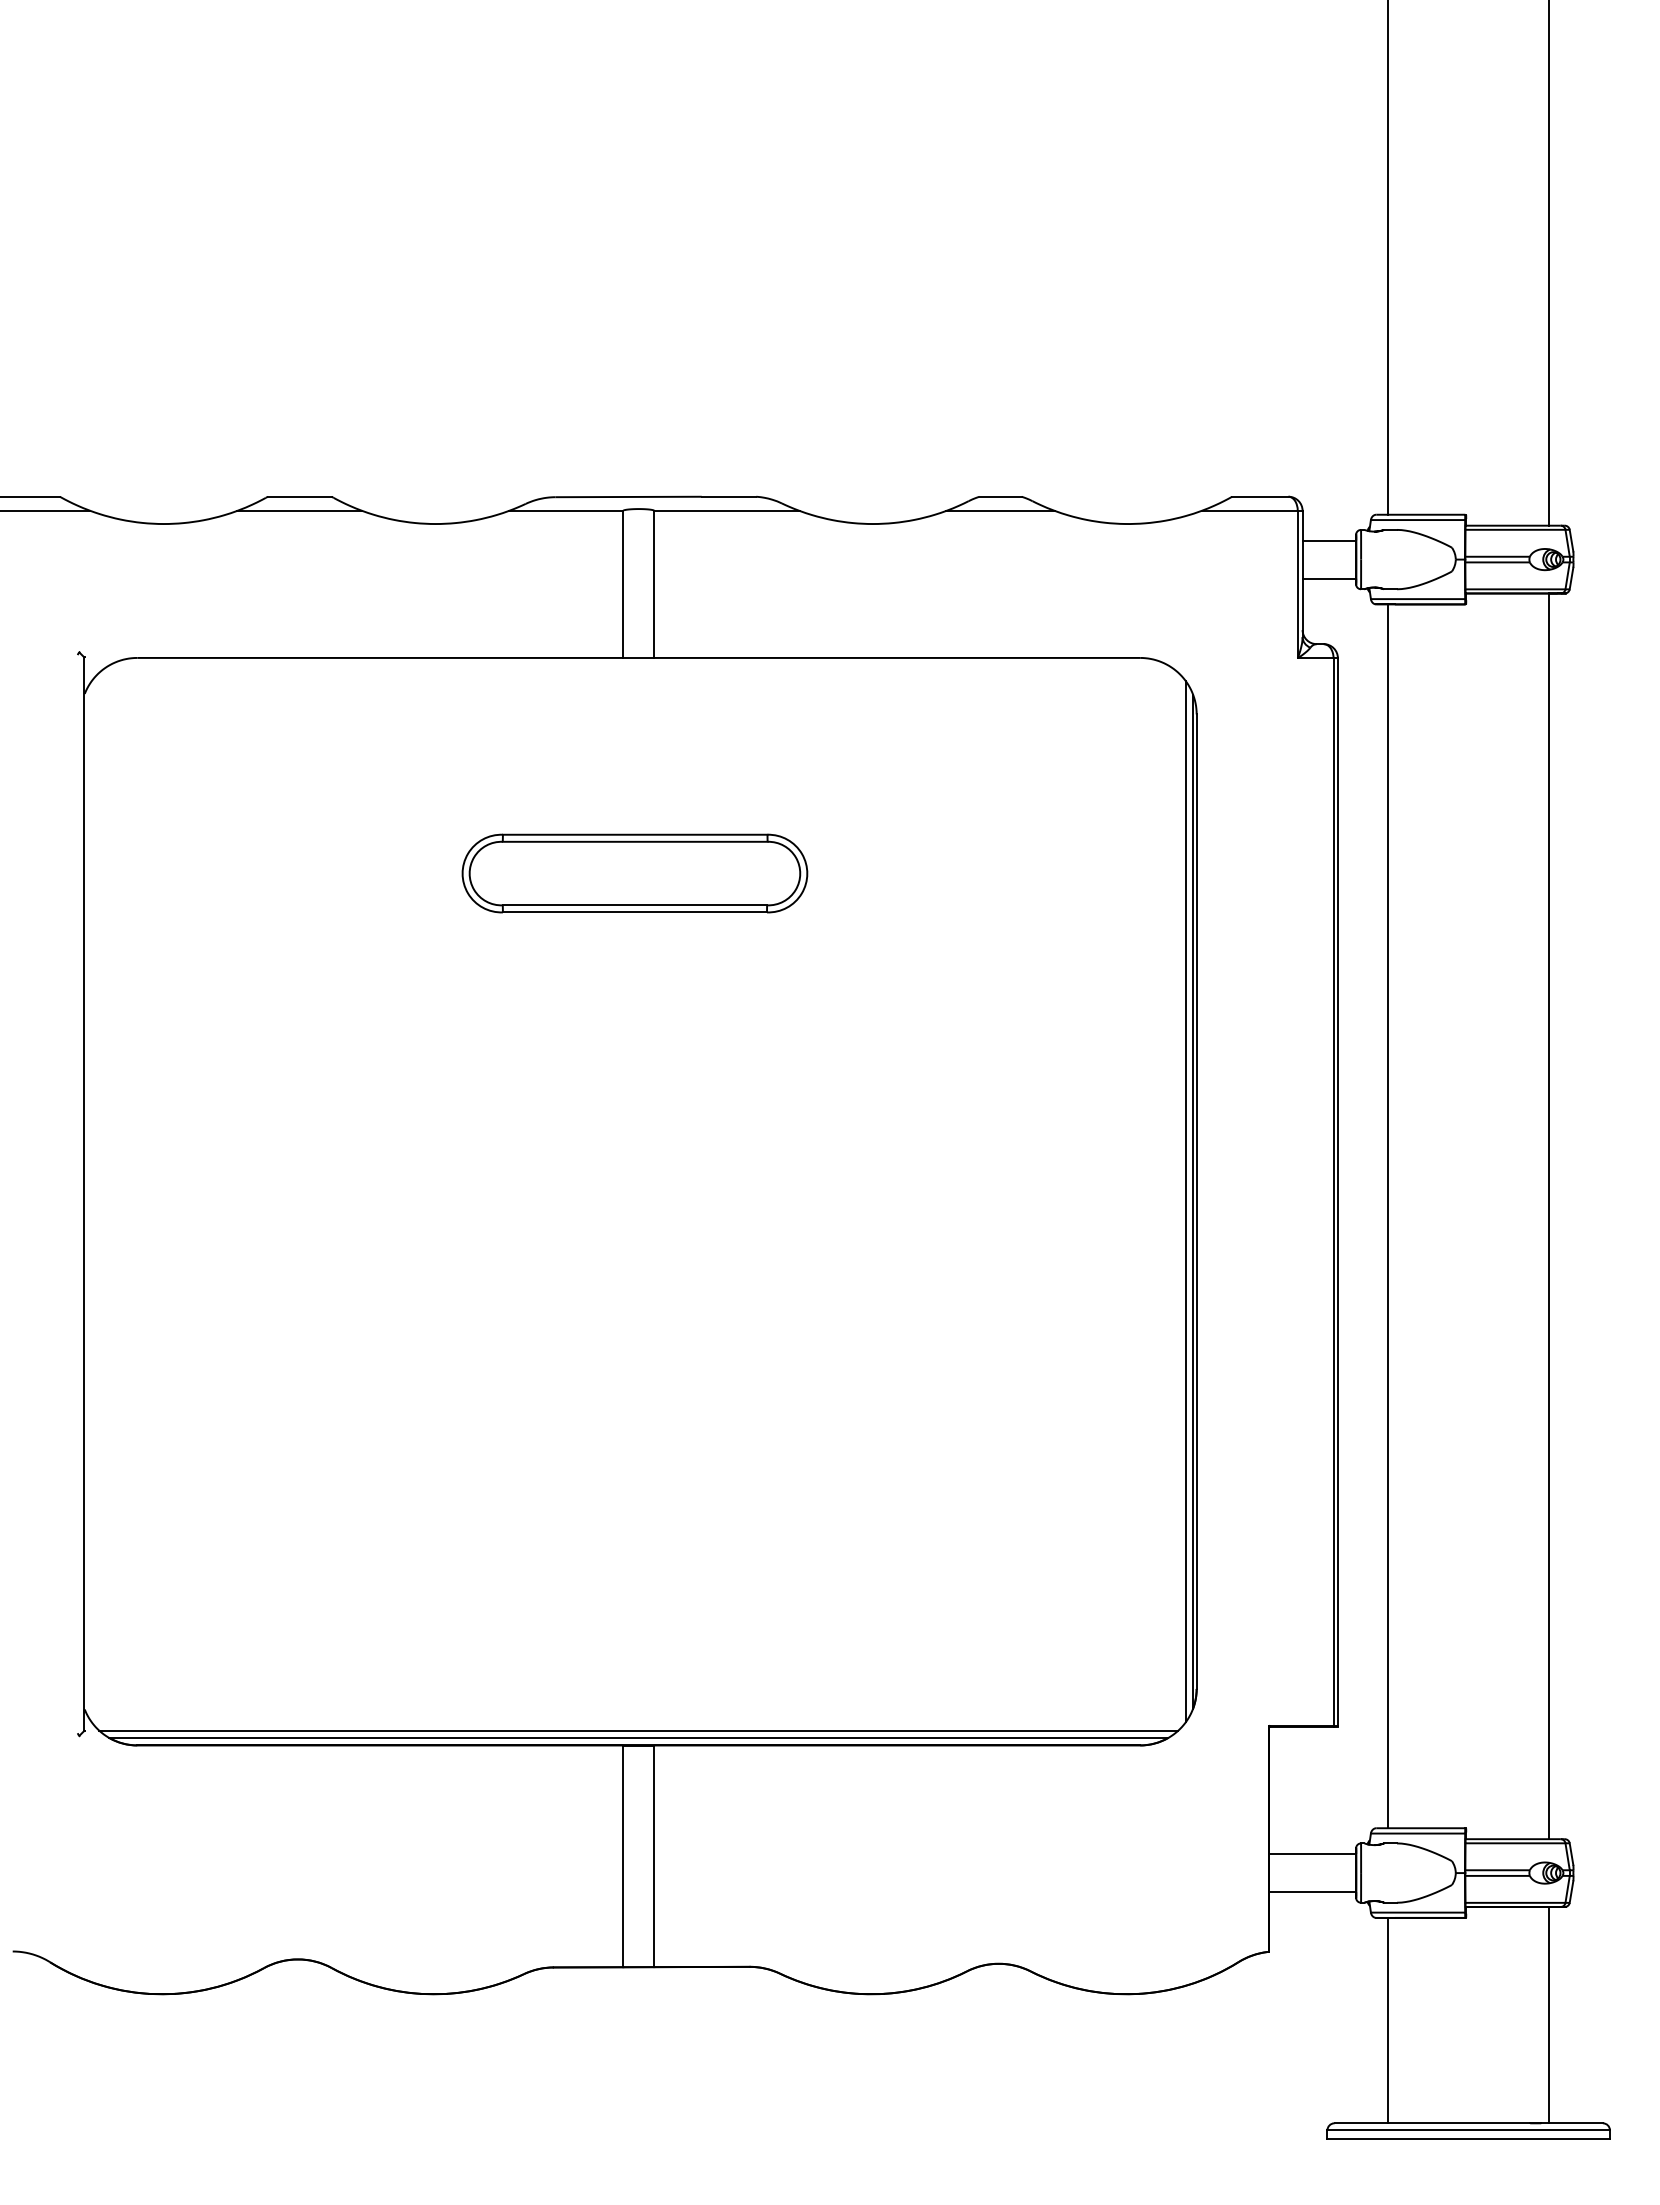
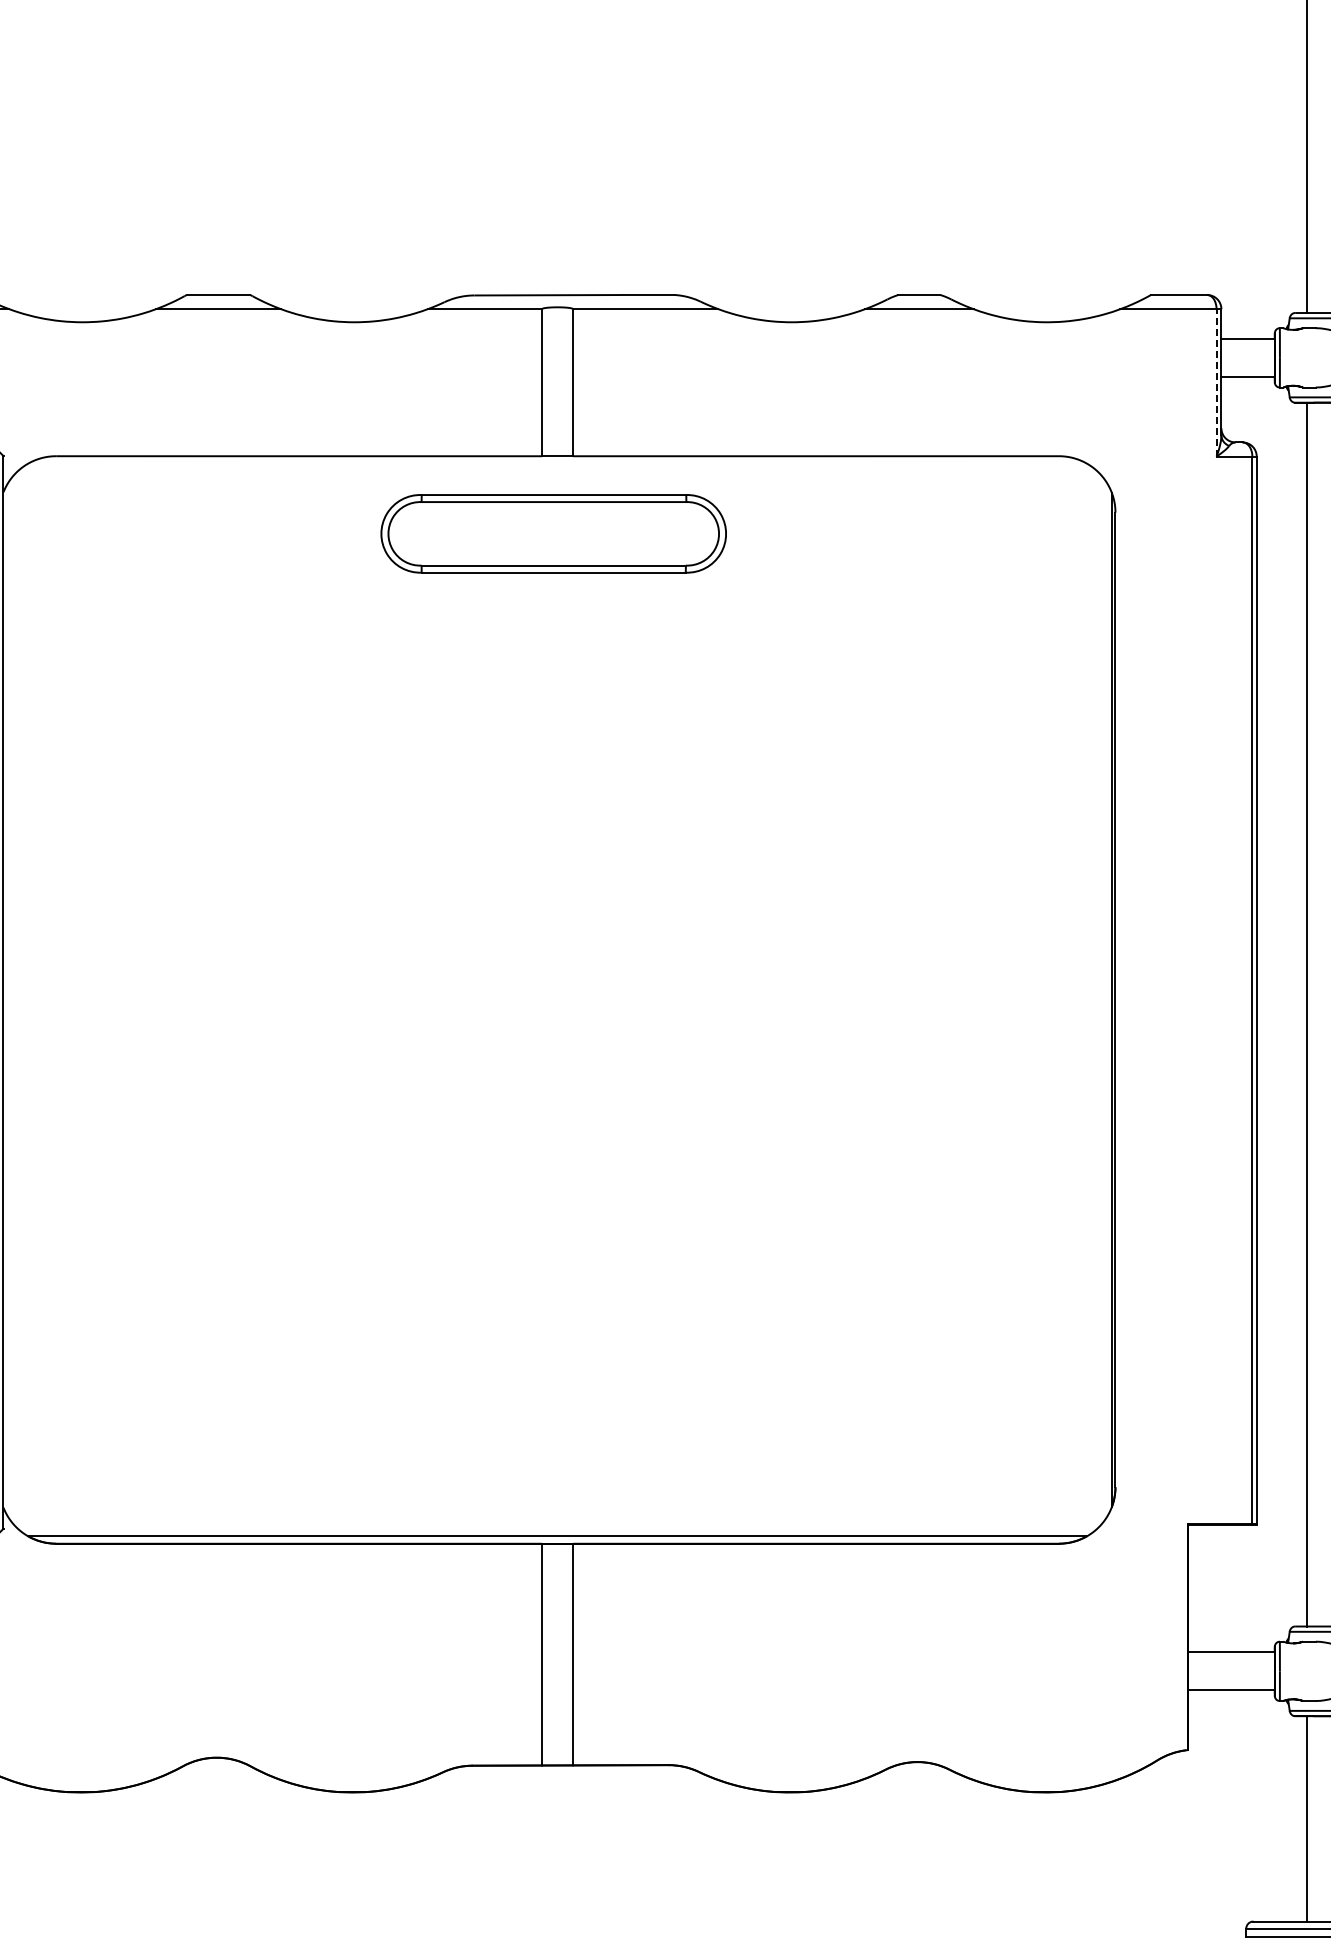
line: (1297, 584) -> (1216, 382), solid -> dashed
part: (634, 873) -> (553, 533), moved
line: (1186, 1201) -> (1105, 999), removed
line: (638, 1730) -> (557, 1528), removed

